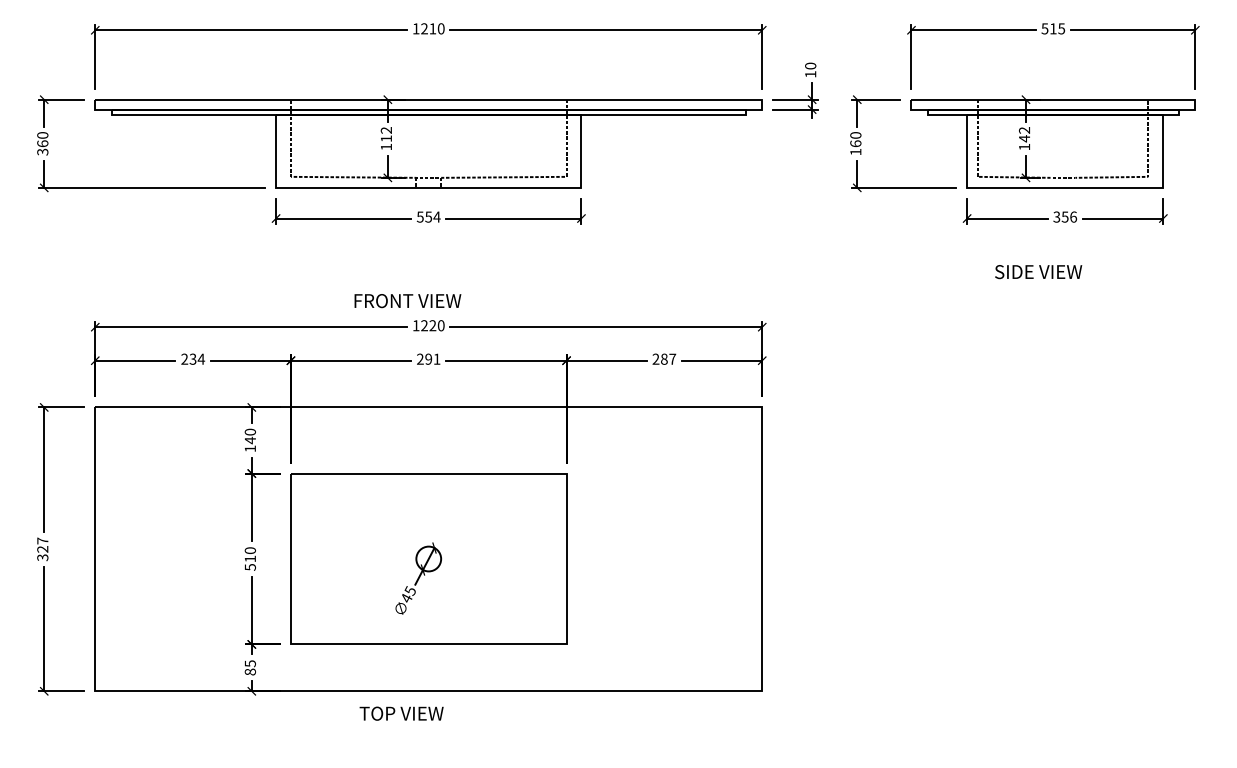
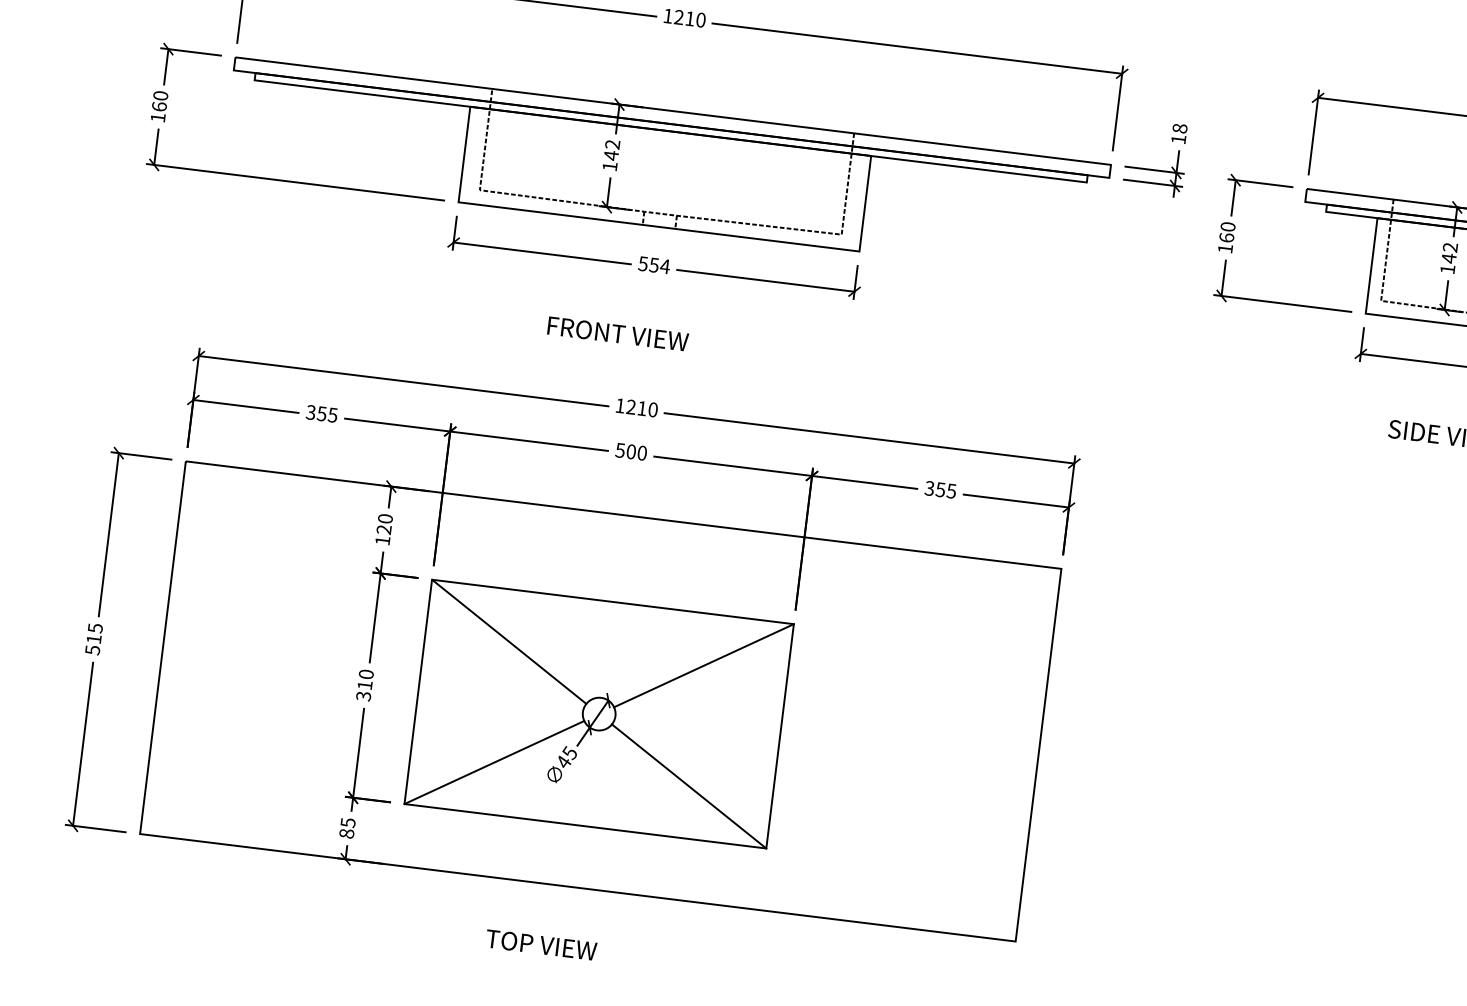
text: (810, 65) -> (1179, 127), 10 -> 18
text: (386, 138) -> (611, 155), 112 -> 142
text: (42, 151) -> (157, 116), 360 -> 160
text: (407, 301) -> (617, 334), moved
text: (432, 325) -> (641, 408), 1220 -> 1210
text: (193, 358) -> (322, 412), 234 -> 355
text: (428, 358) -> (631, 450), 291 -> 500
text: (664, 358) -> (940, 488), 287 -> 355
text: (249, 440) -> (382, 529), 140 -> 120
line: (354, 512) -> (509, 641), added
line: (502, 512) -> (703, 664), added
text: (42, 548) -> (93, 638), 327 -> 515
text: (249, 567) -> (362, 696), 510 -> 310
line: (354, 604) -> (494, 761), added
line: (502, 604) -> (688, 785), added
text: (401, 713) -> (541, 944), moved

